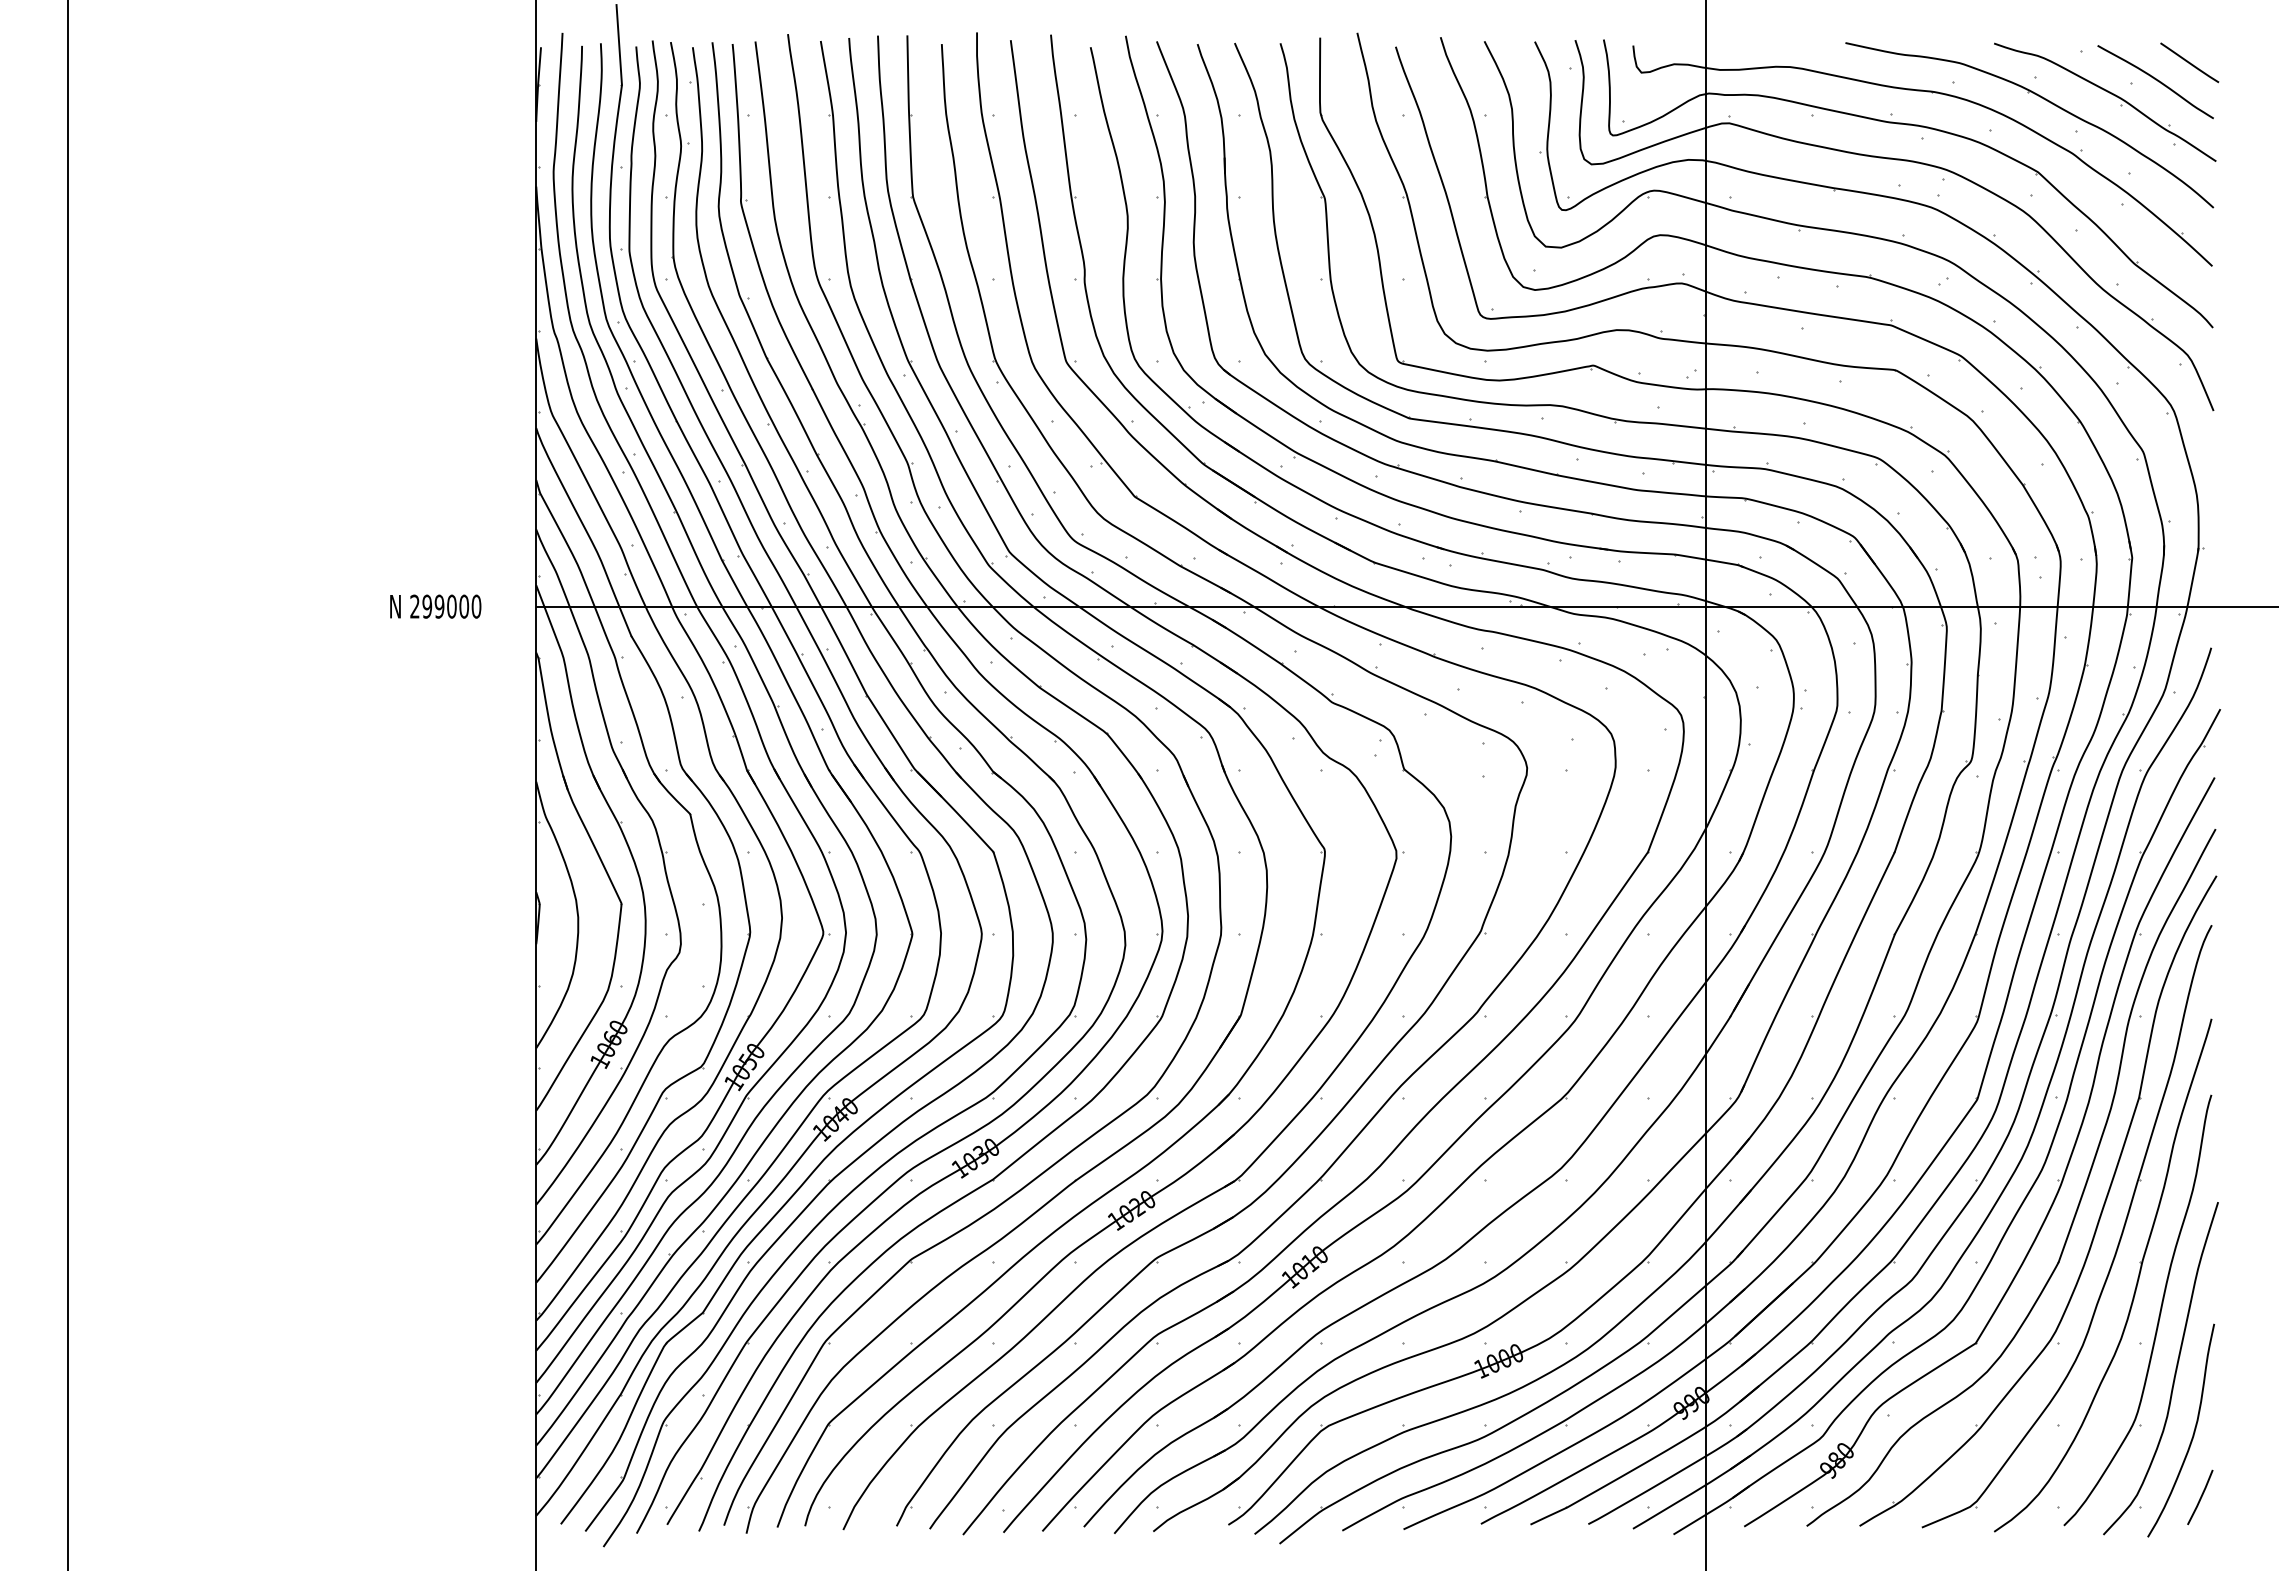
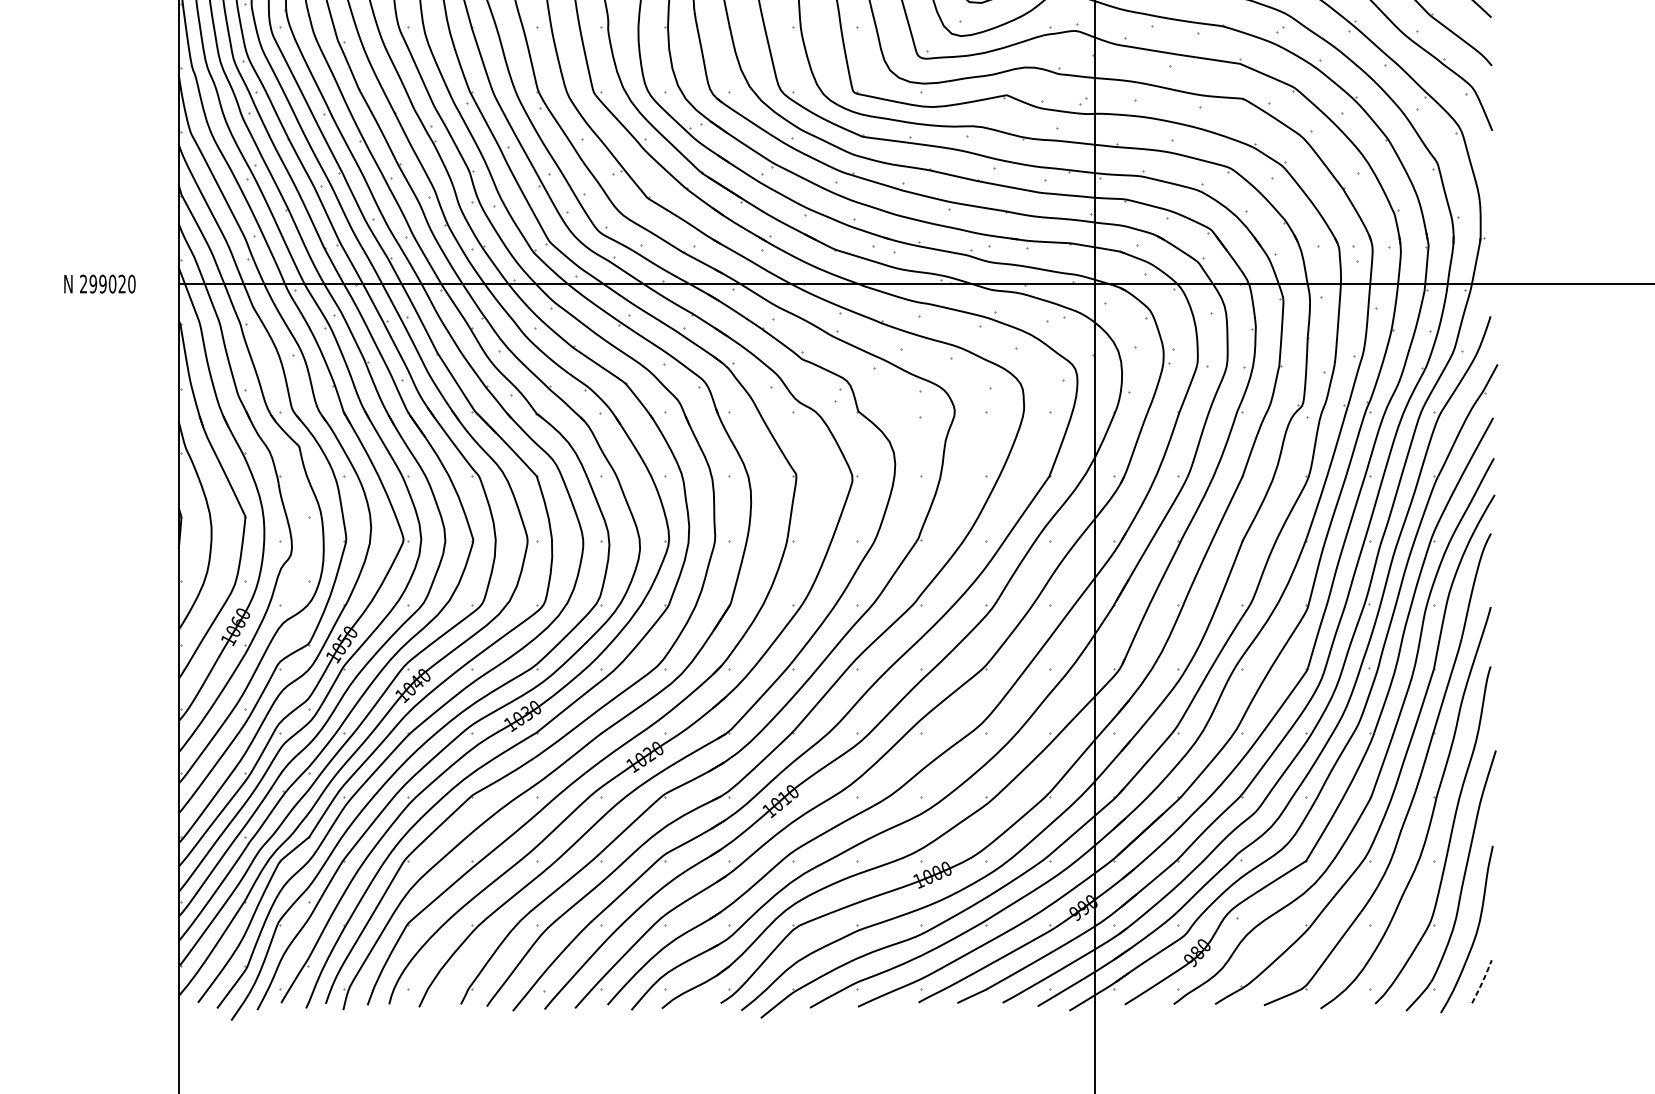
text: (464, 606) -> (122, 284), 299000 -> 299020
line: (2201, 1497) -> (1482, 981), solid -> dashed

